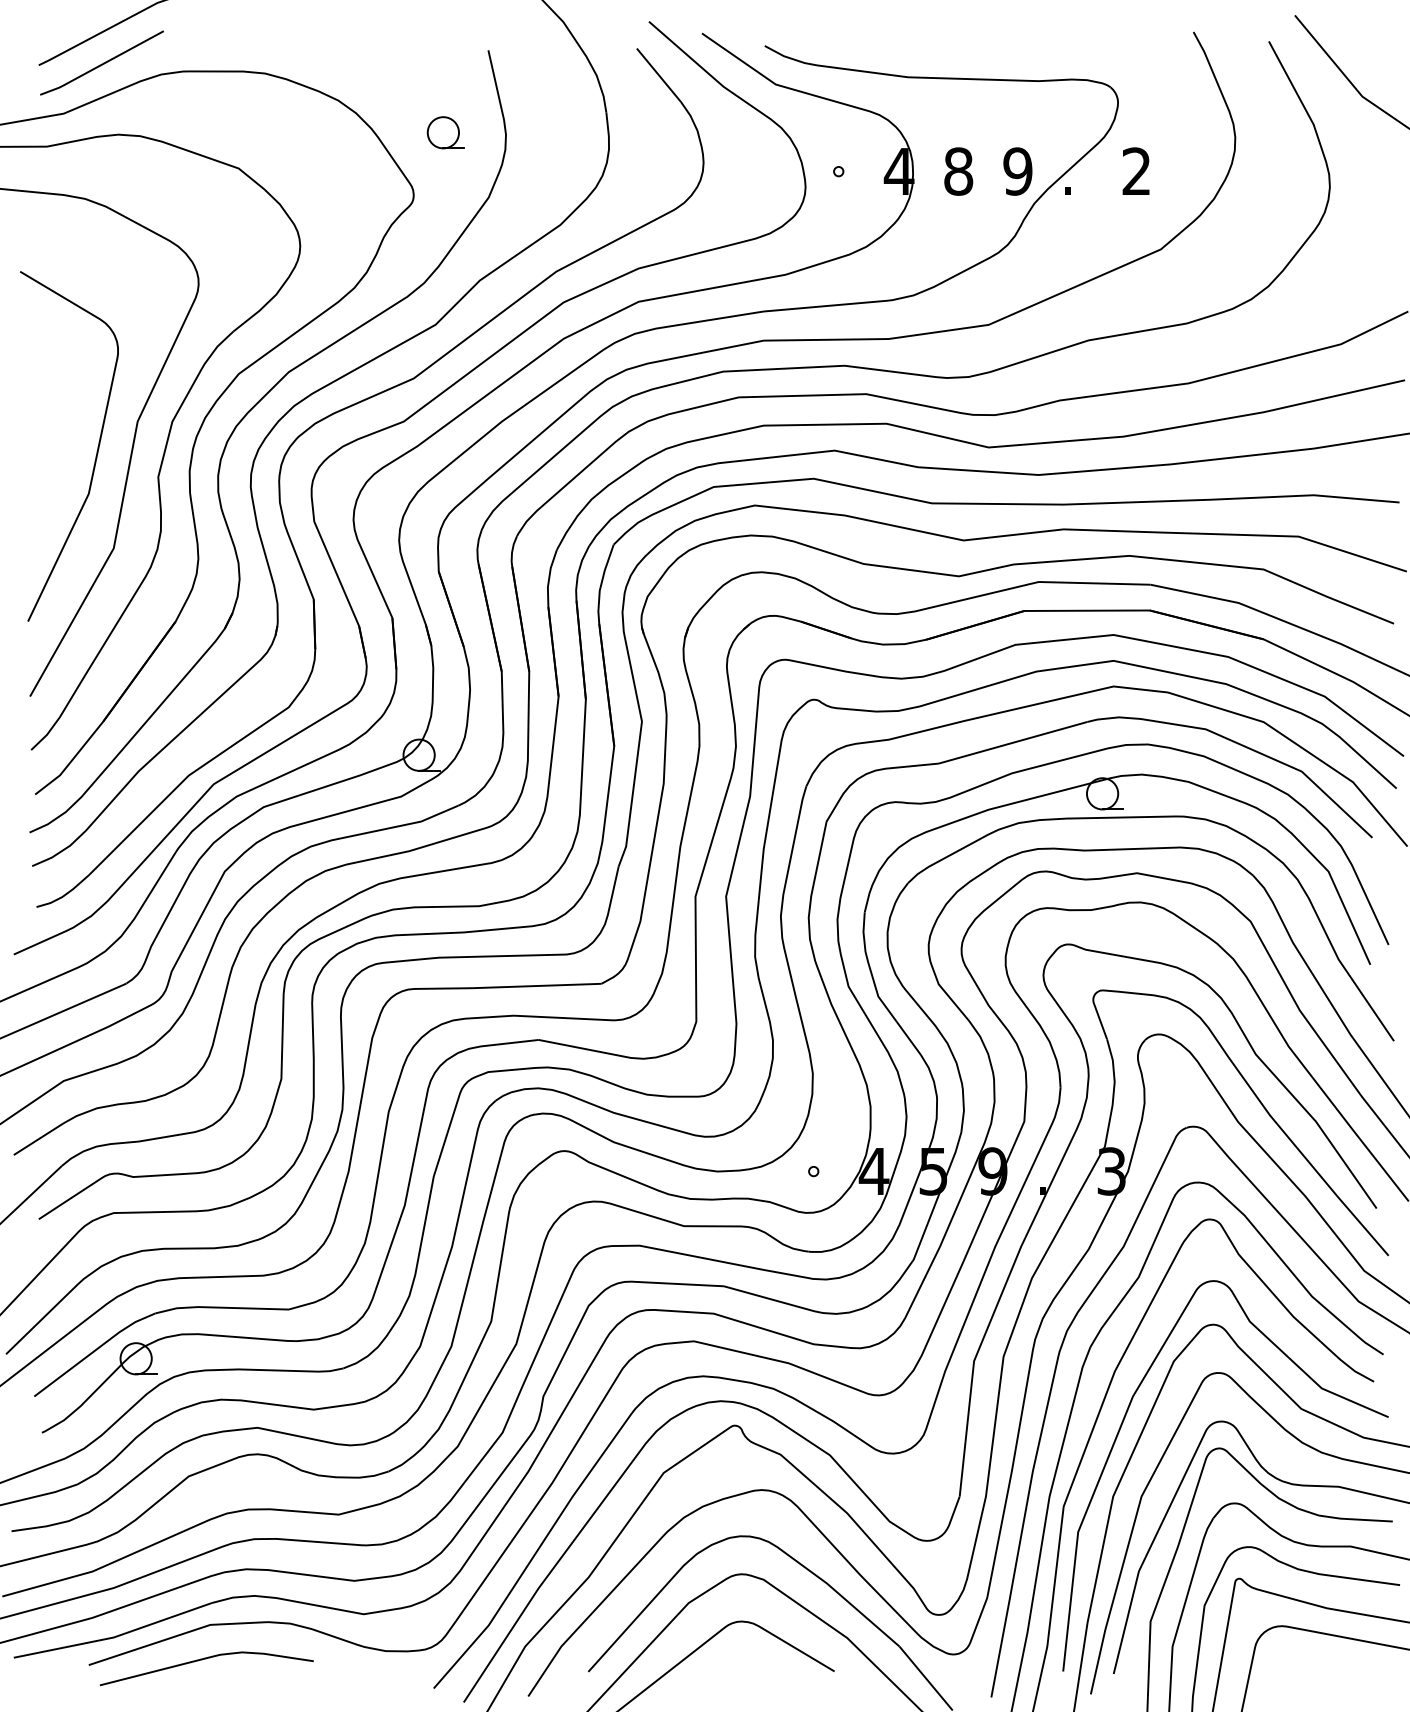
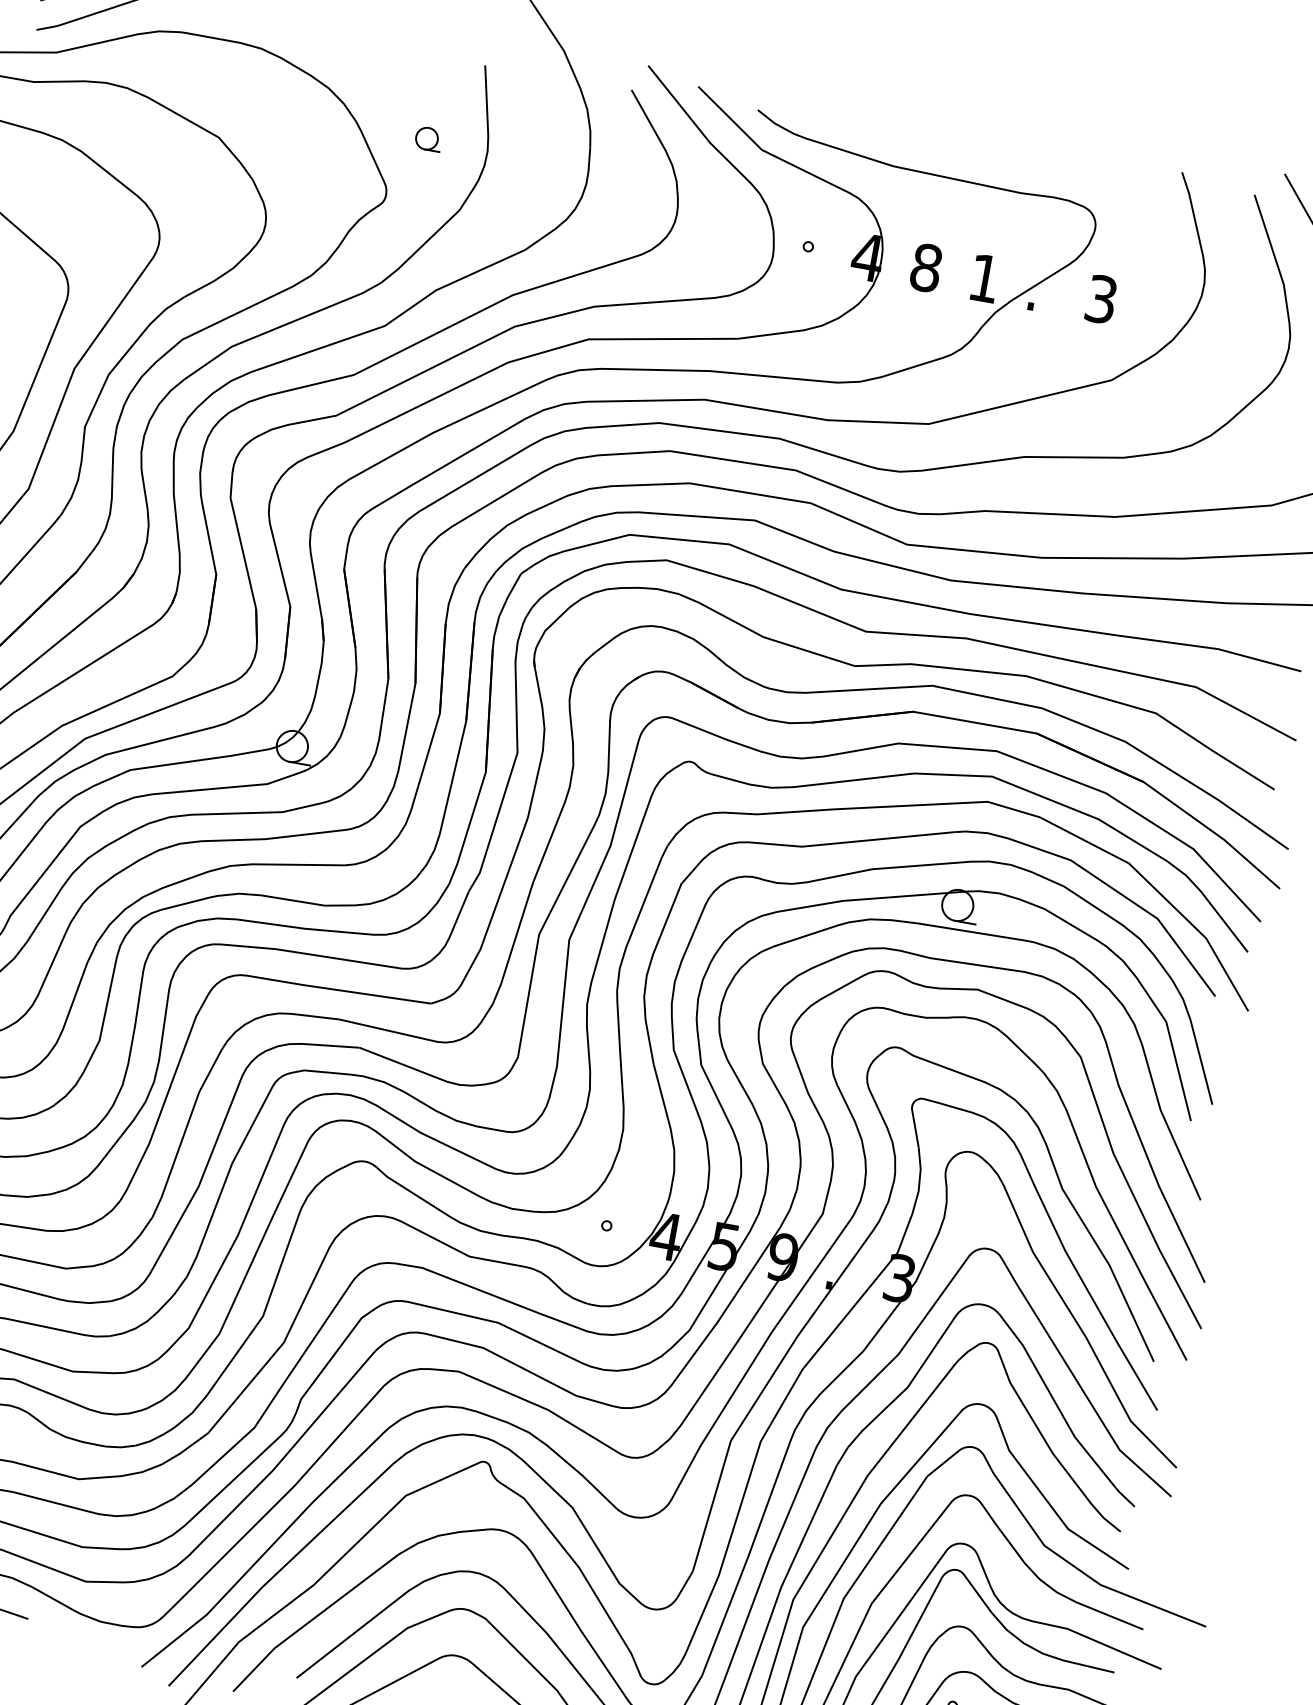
part: (445, 132) -> (428, 138), size x0.7
text: (1017, 171) -> (984, 278), 9 -> 1
text: (1136, 171) -> (1101, 299), 2 -> 3

